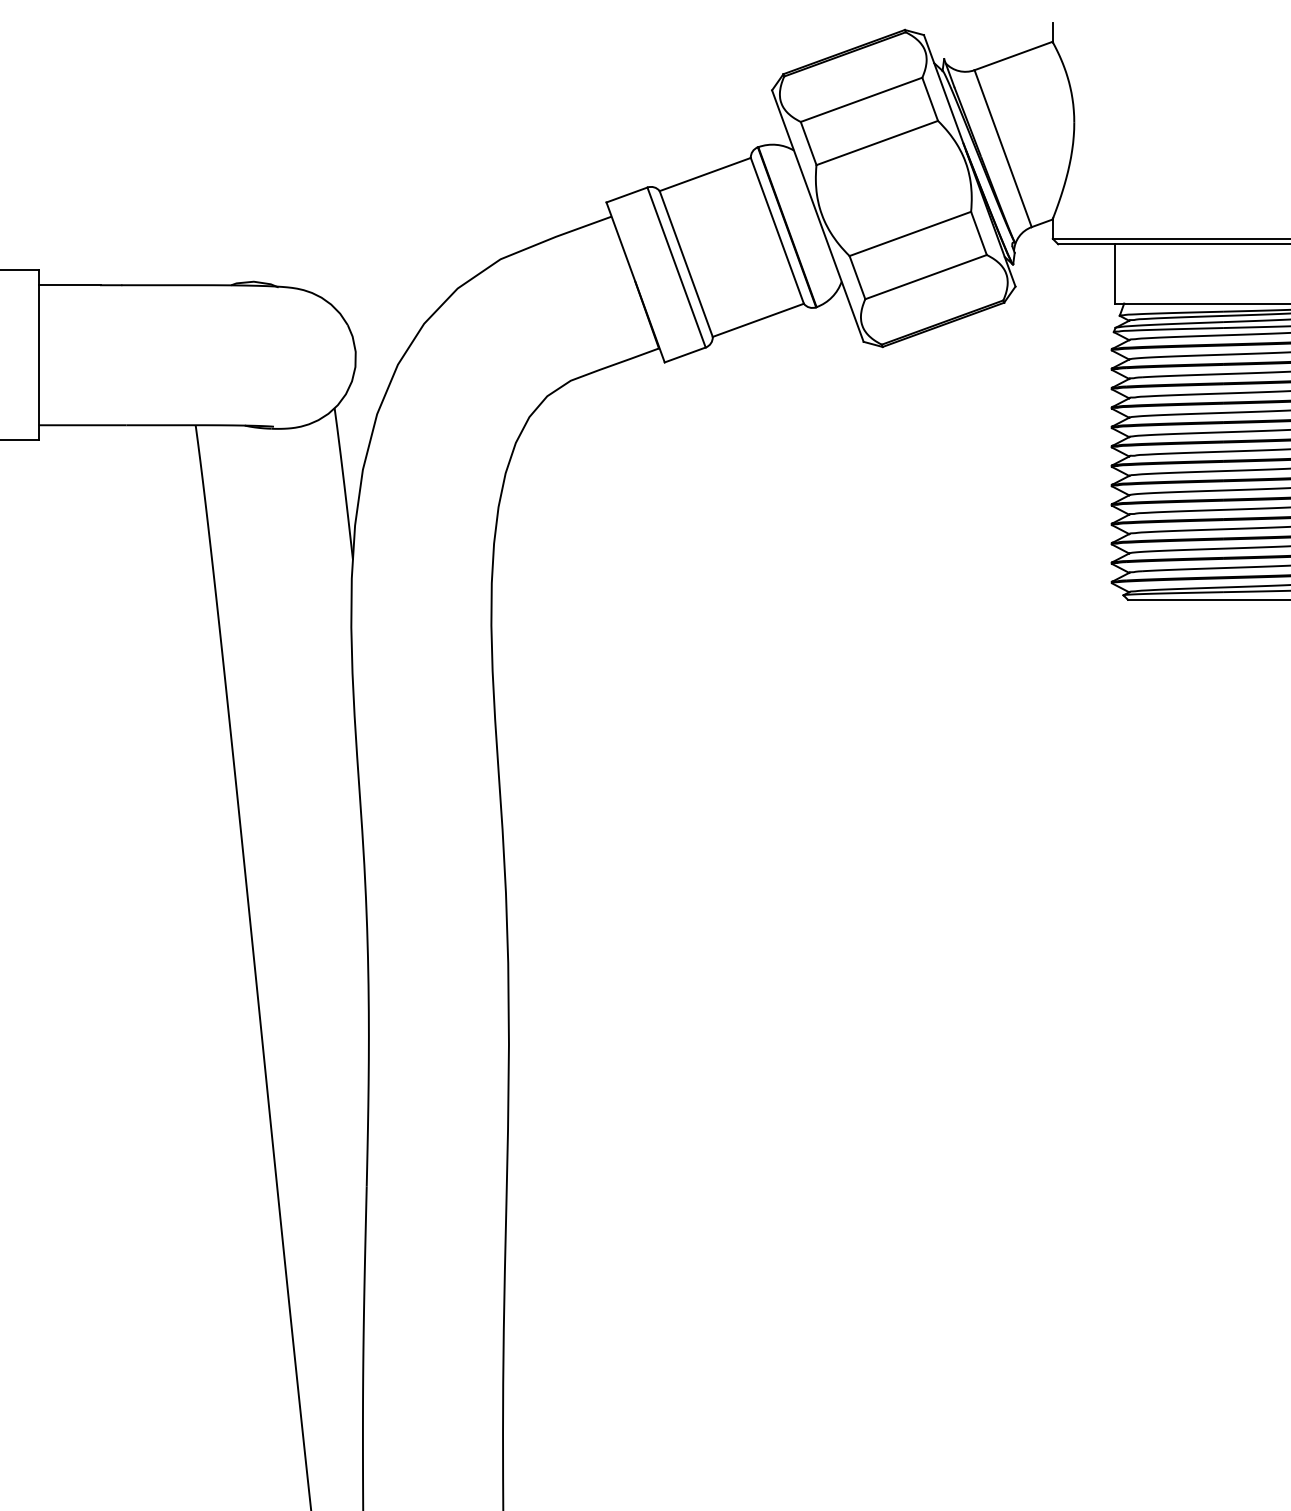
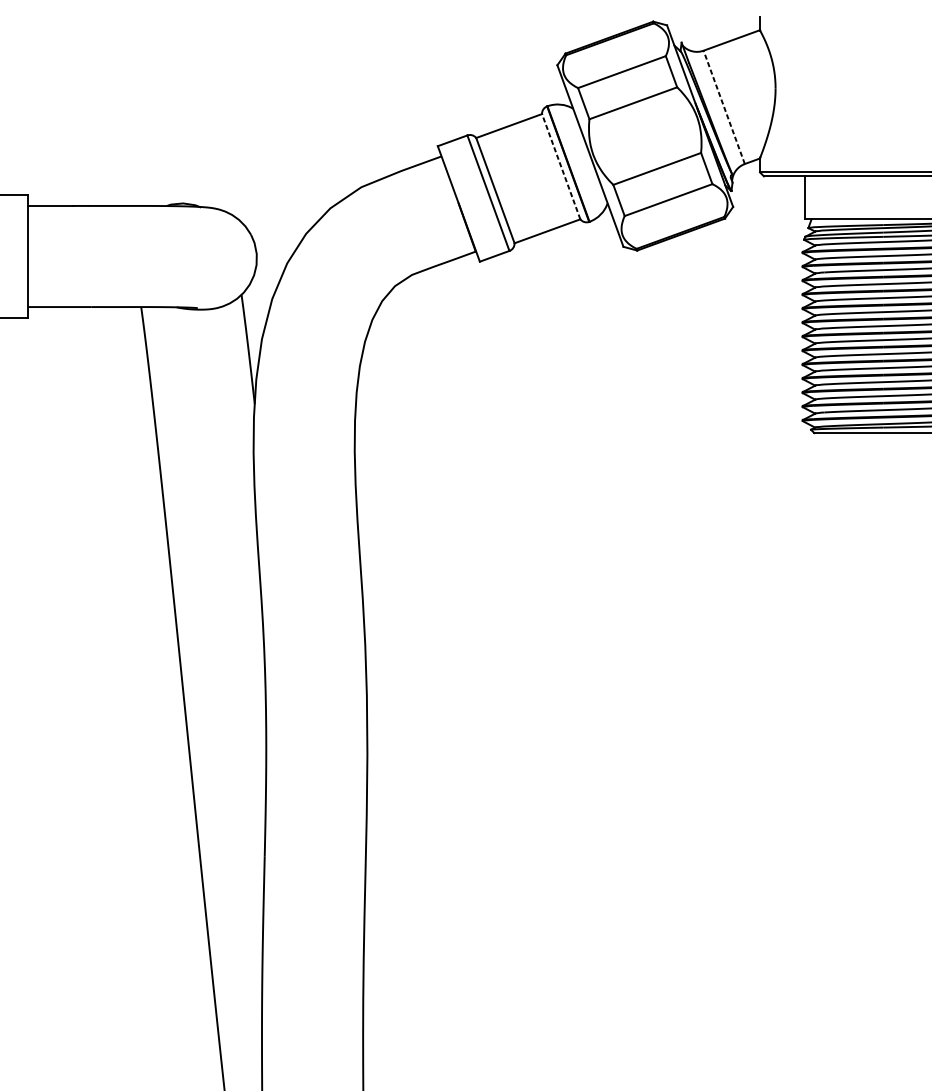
line: (1003, 148) -> (724, 107), solid -> dashed
line: (777, 230) -> (561, 166), solid -> dashed

